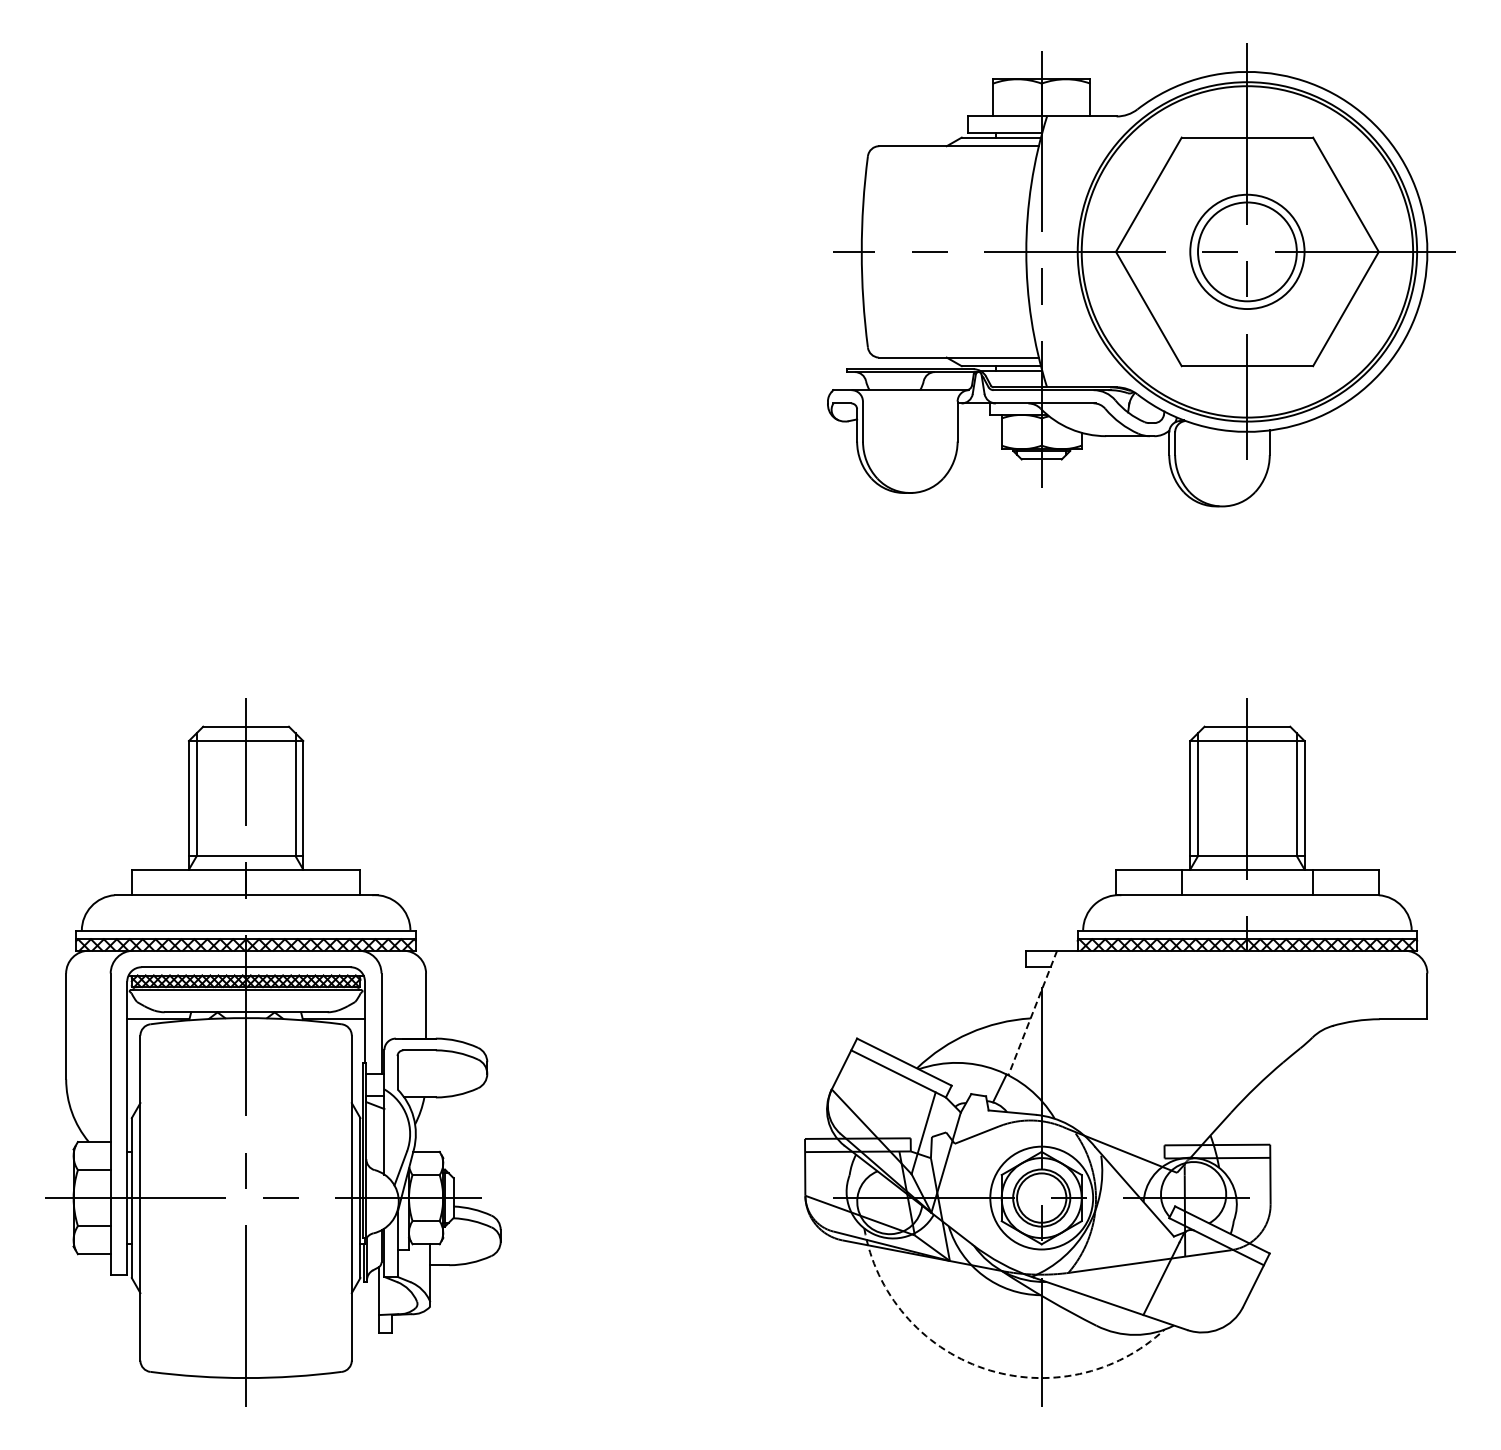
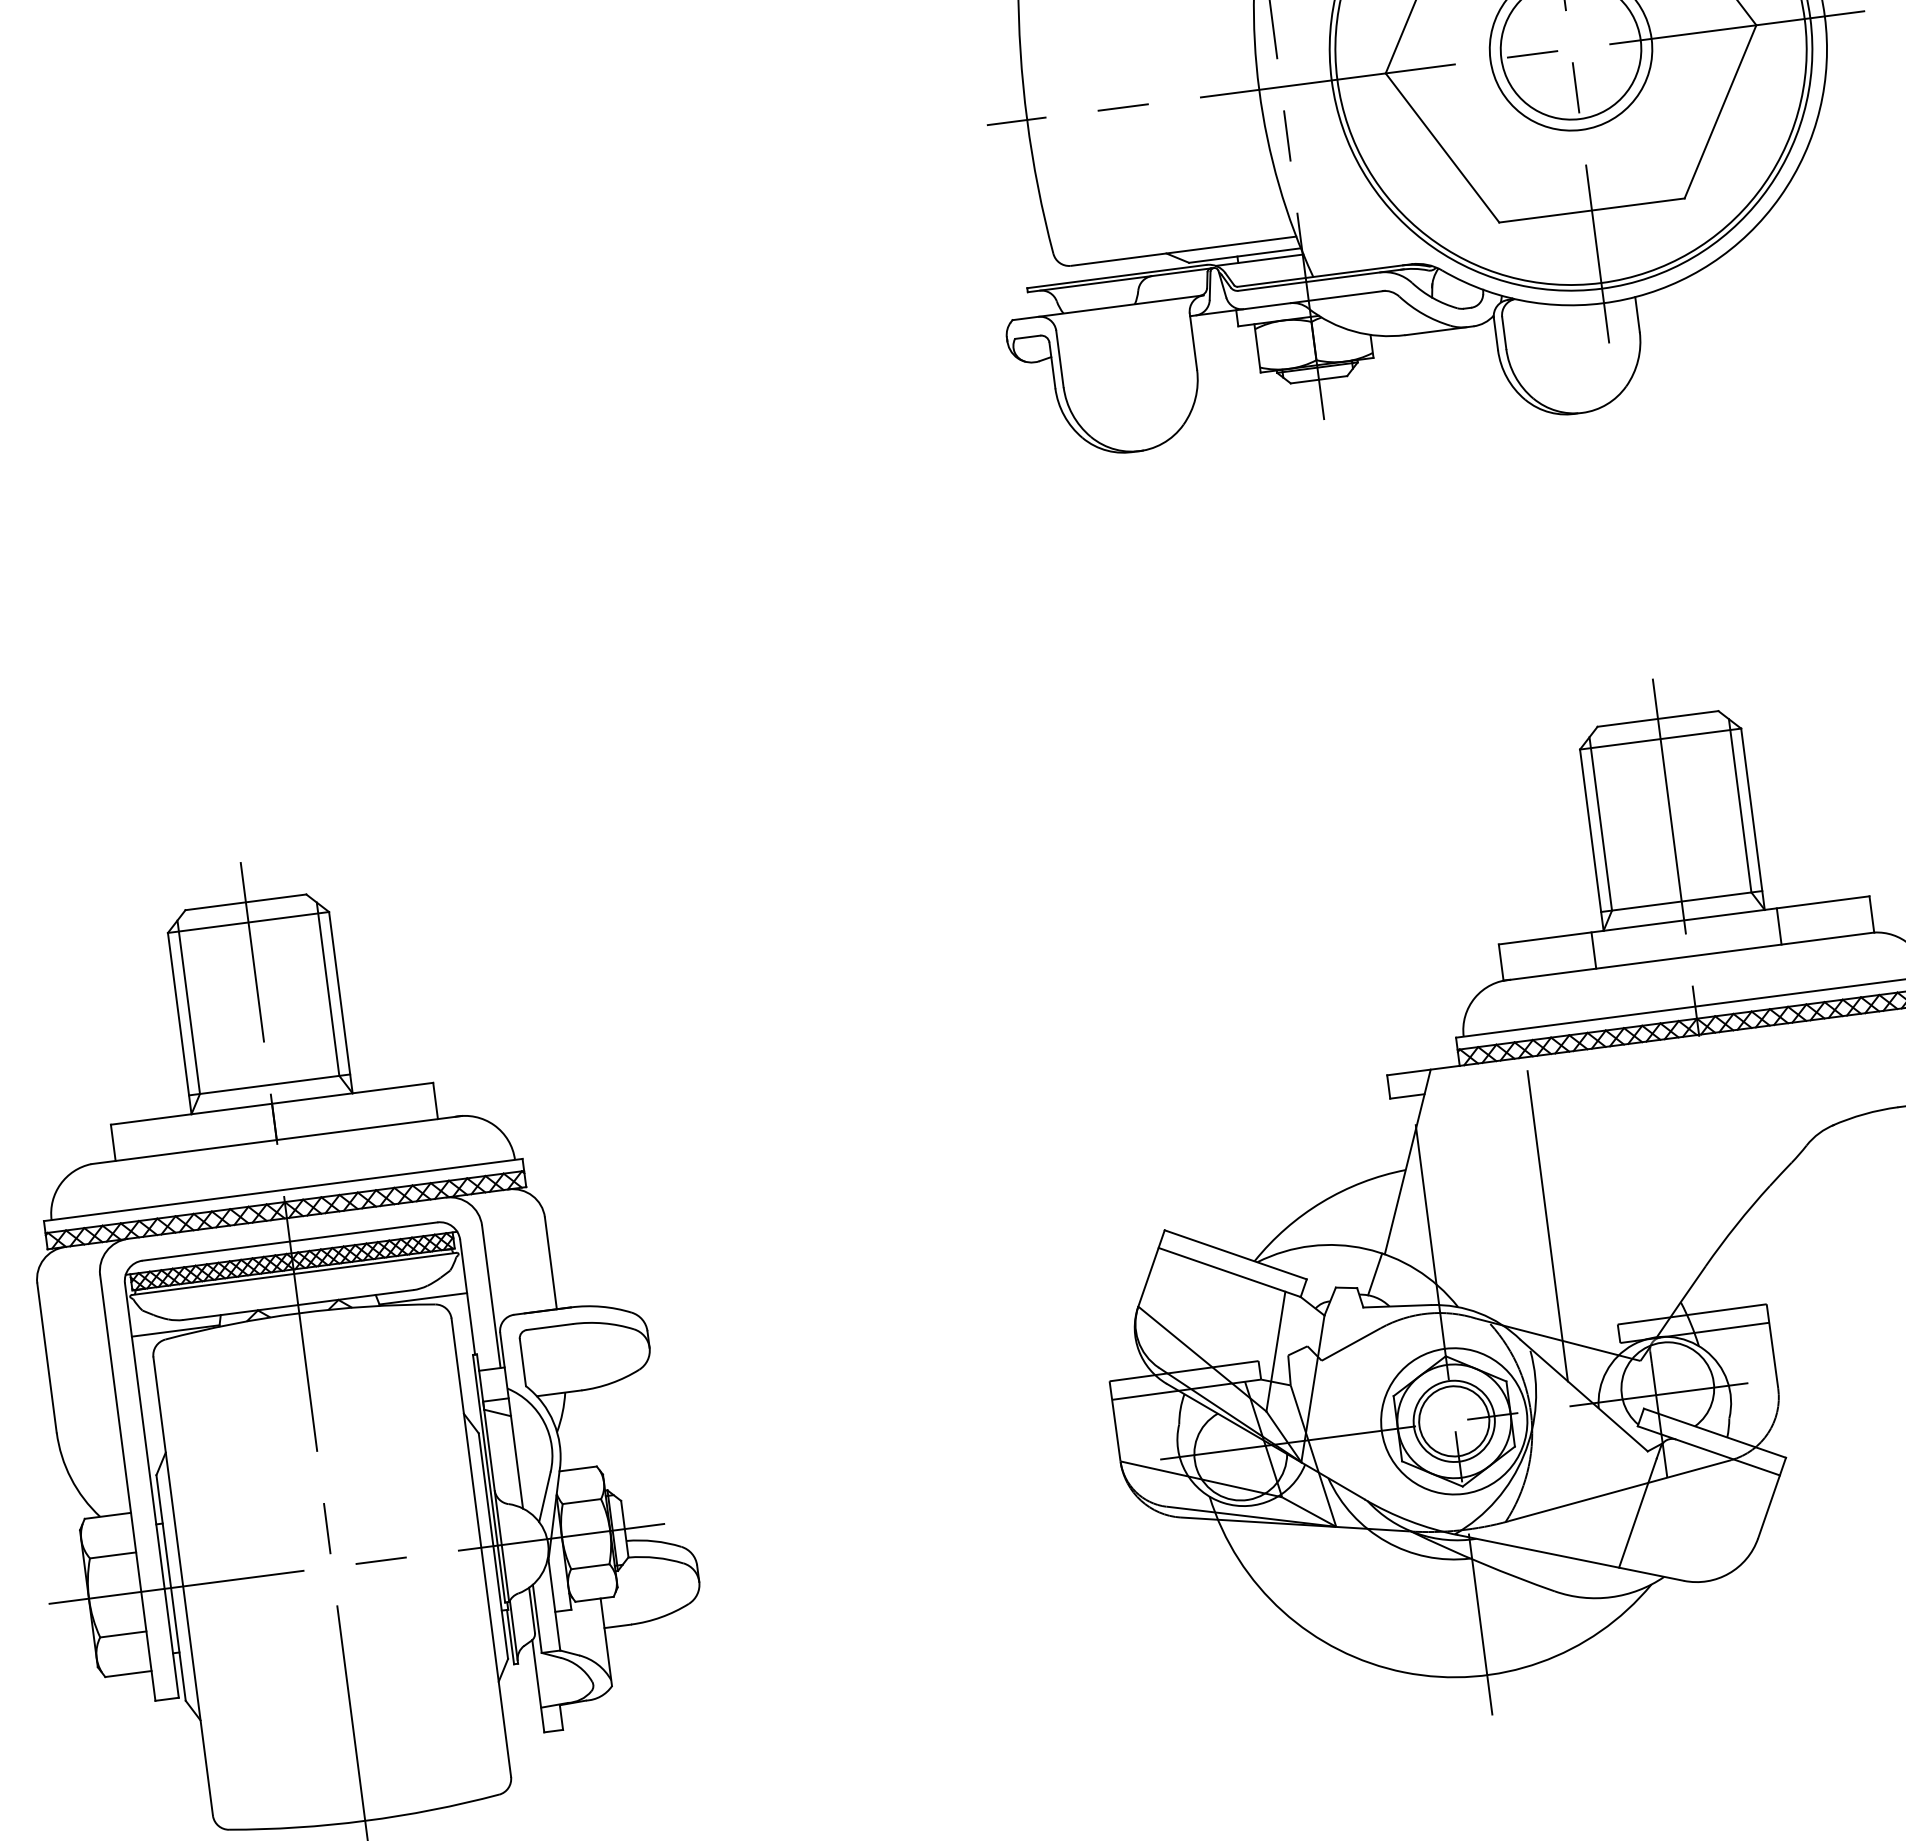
line: (1032, 1013) -> (1407, 1162), dashed -> solid
line: (1124, 1070) -> (1547, 1226), added
arc: (984, 1368) -> (1404, 1672), dashed -> solid

